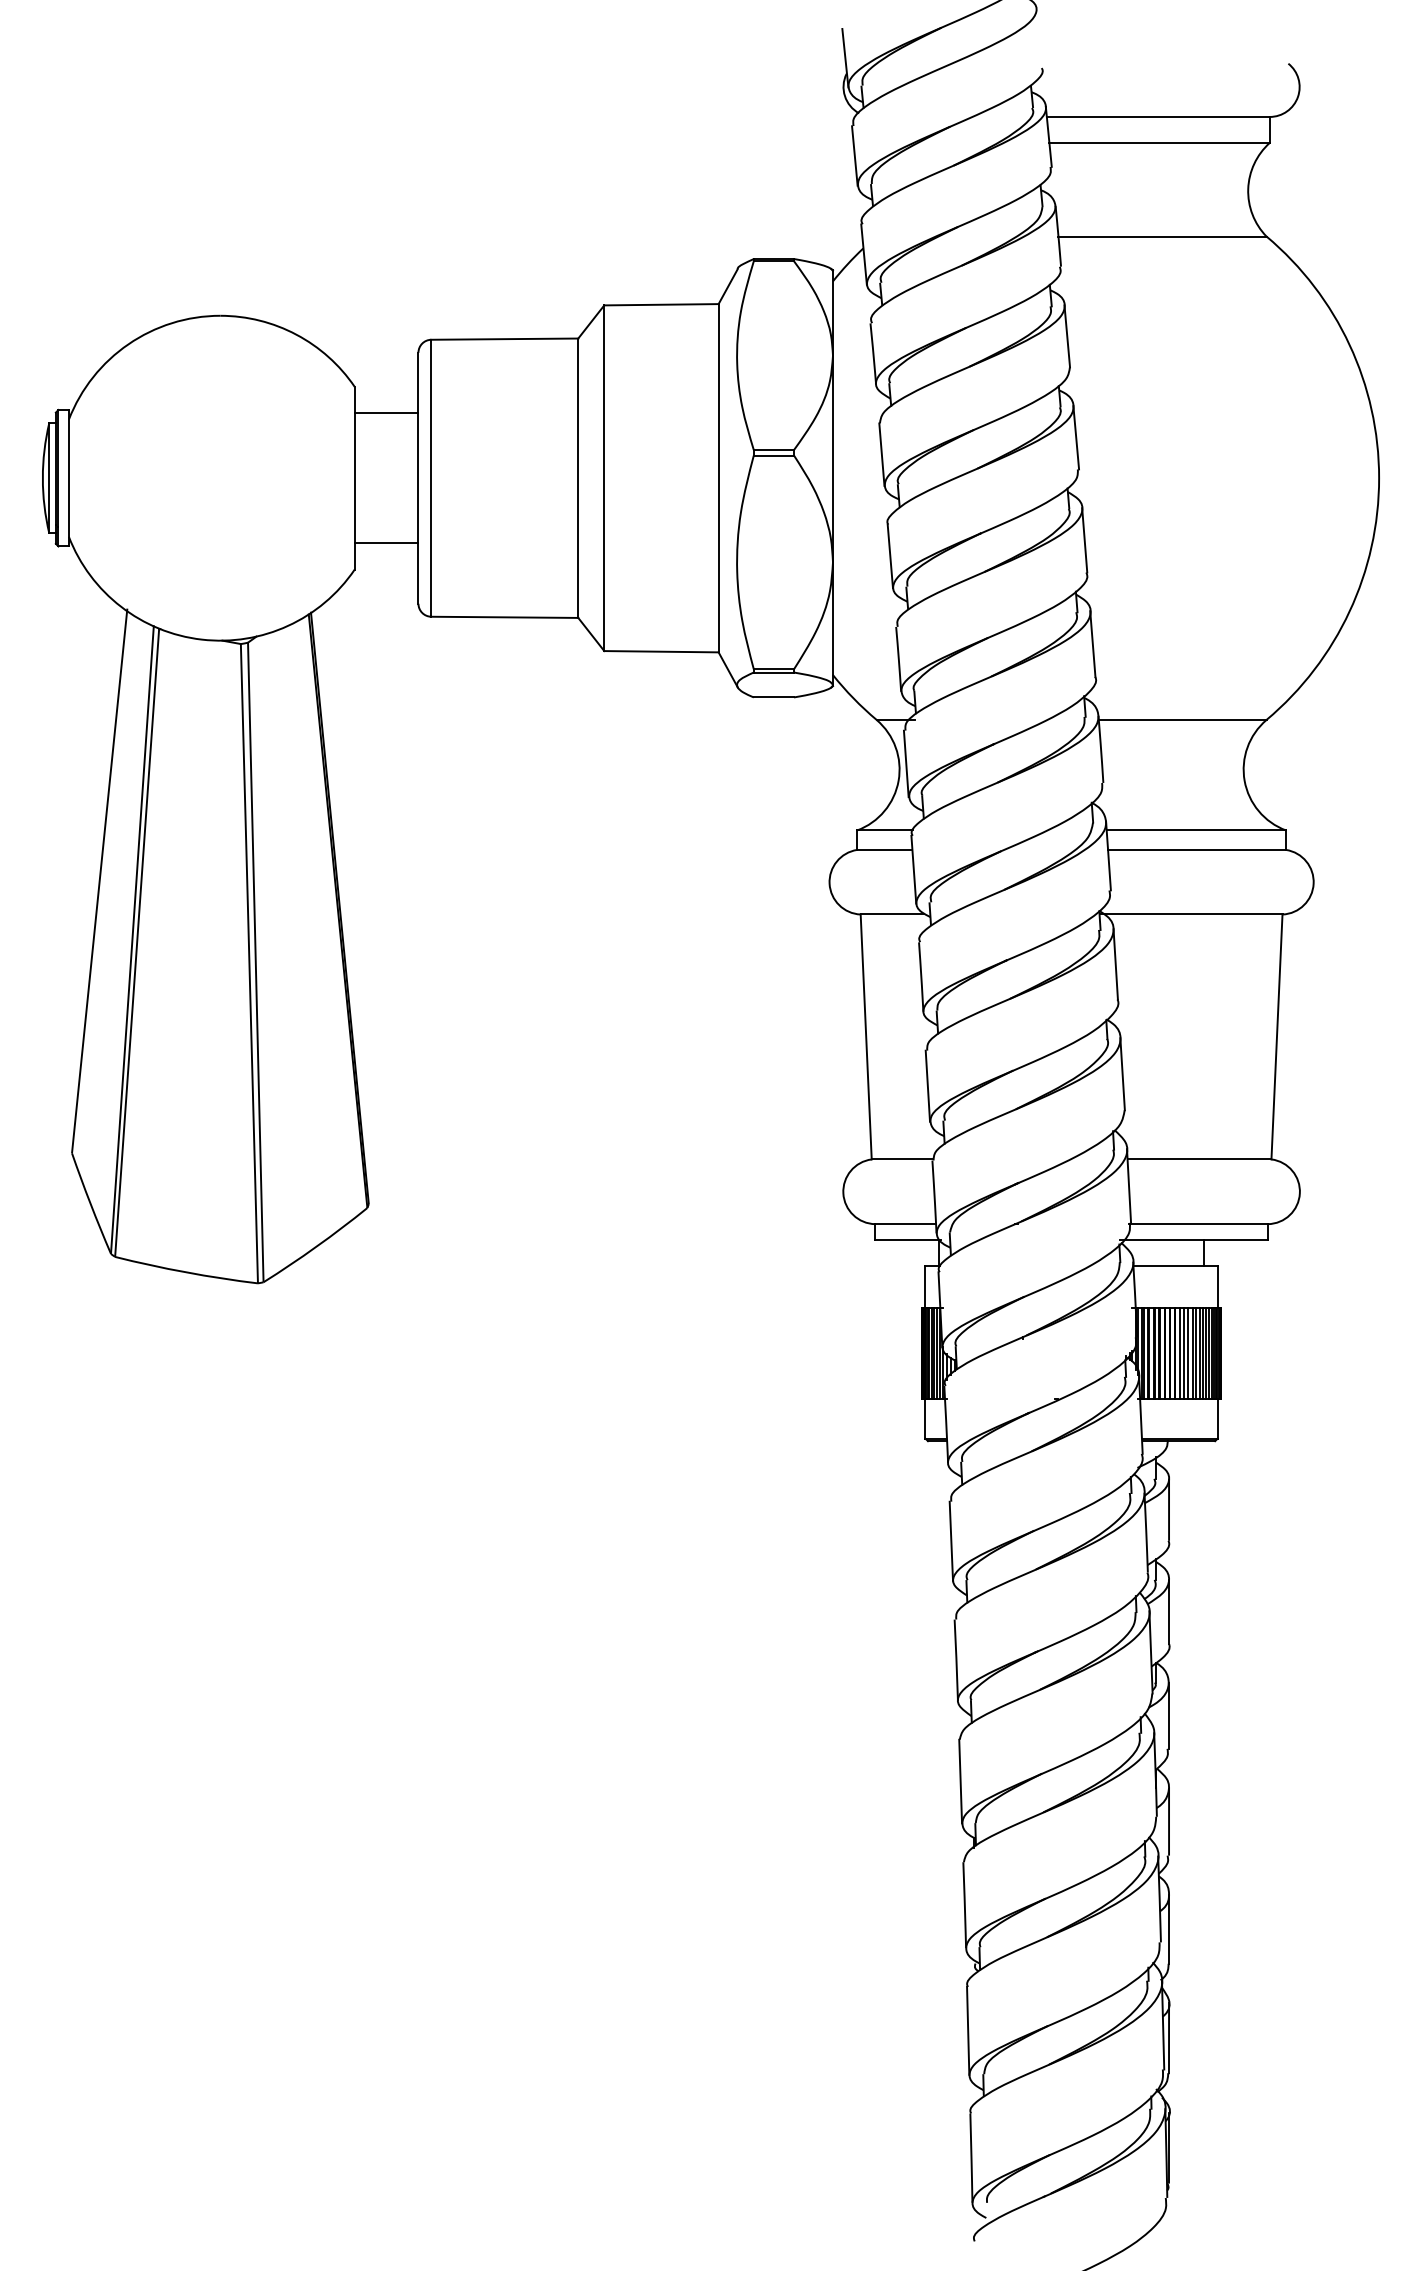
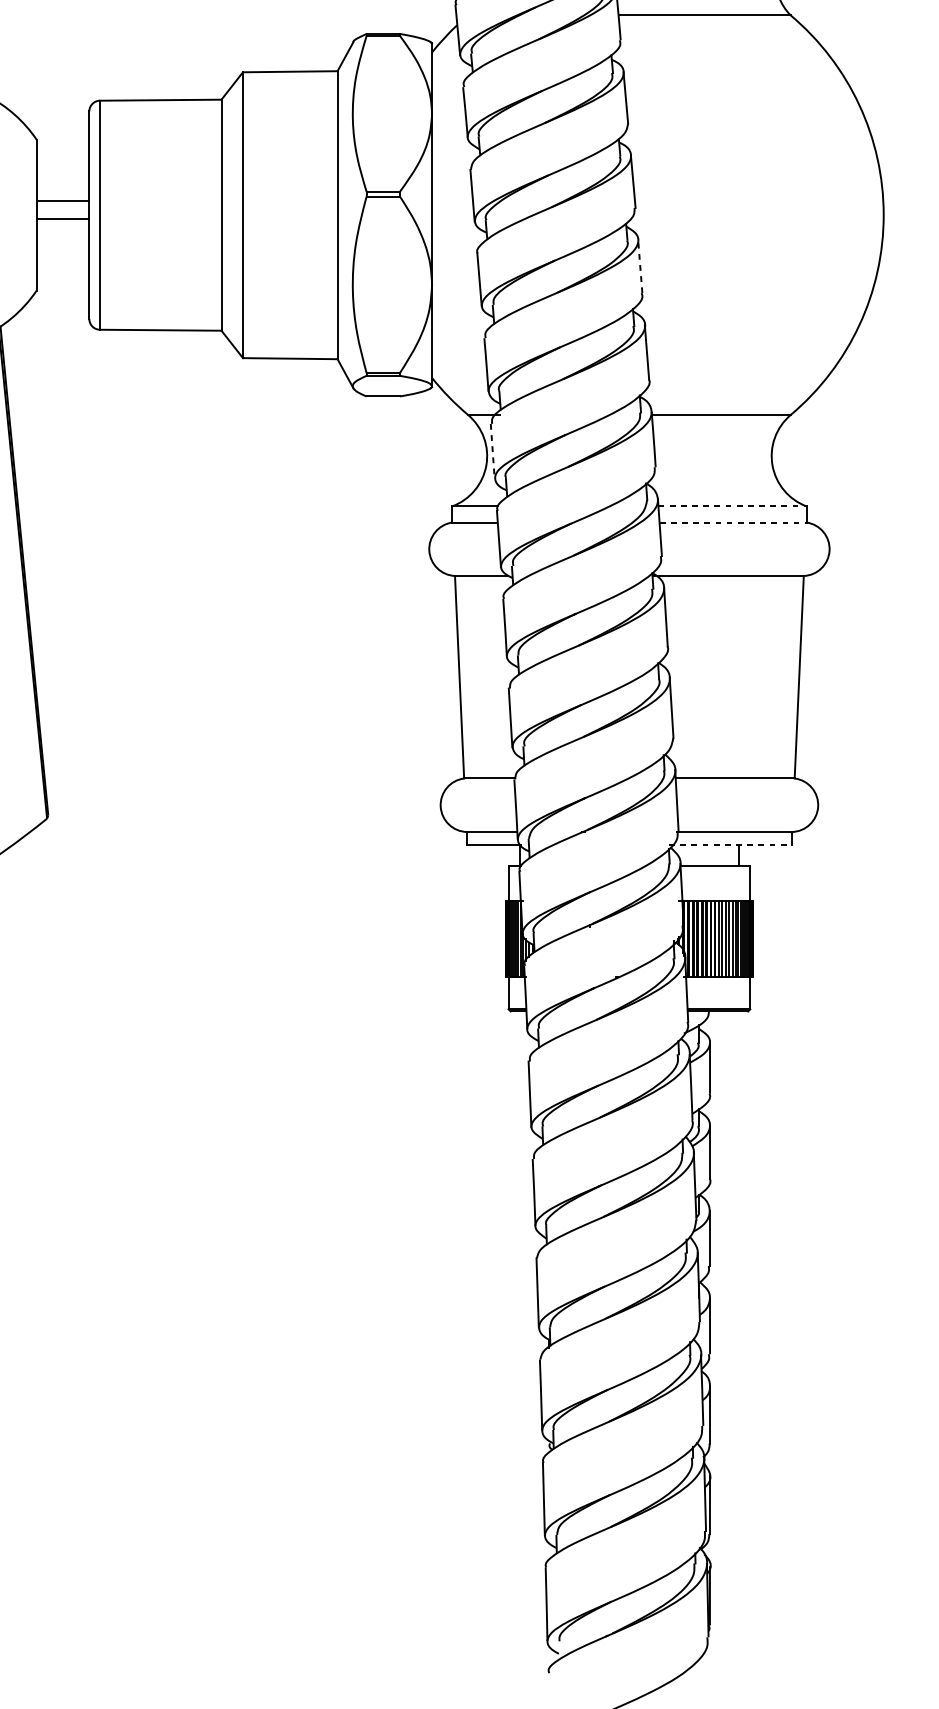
line: (386, 413) -> (62, 219), moved
line: (1084, 539) -> (640, 265), solid -> dashed
line: (386, 543) -> (62, 201), moved
line: (906, 764) -> (492, 451), solid -> dashed
line: (1196, 830) -> (732, 506), solid -> dashed
line: (1197, 849) -> (733, 522), solid -> dashed
line: (1194, 1239) -> (731, 844), solid -> dashed

